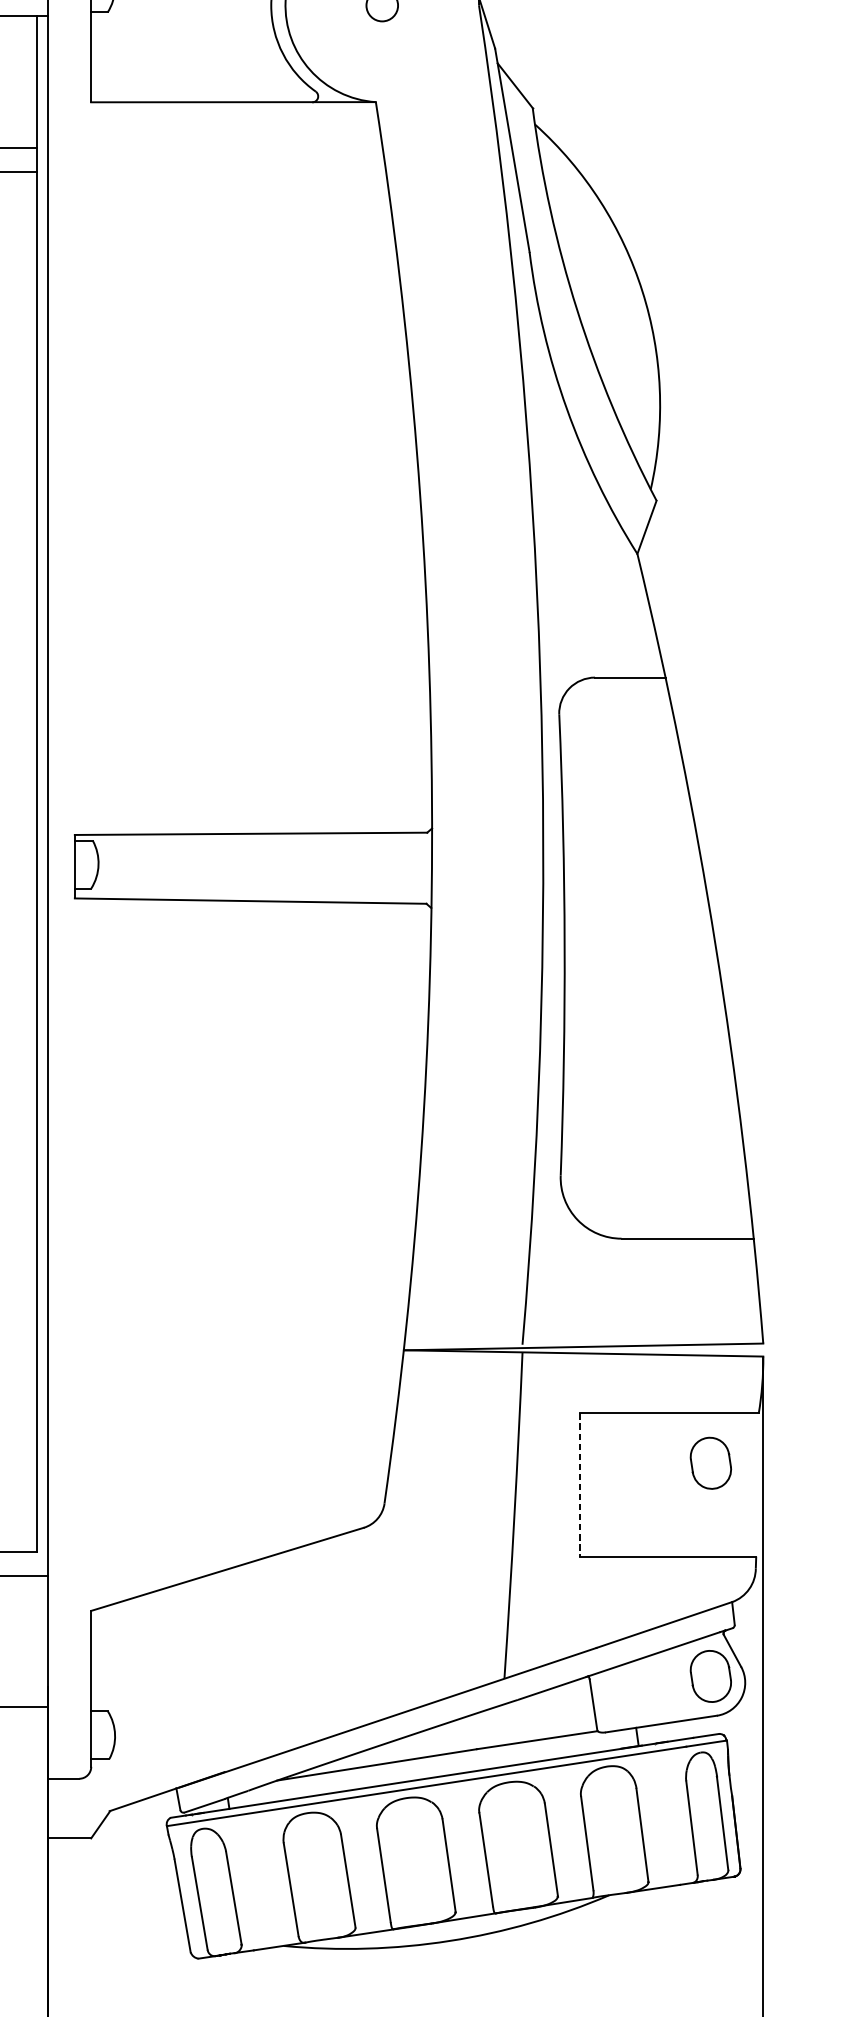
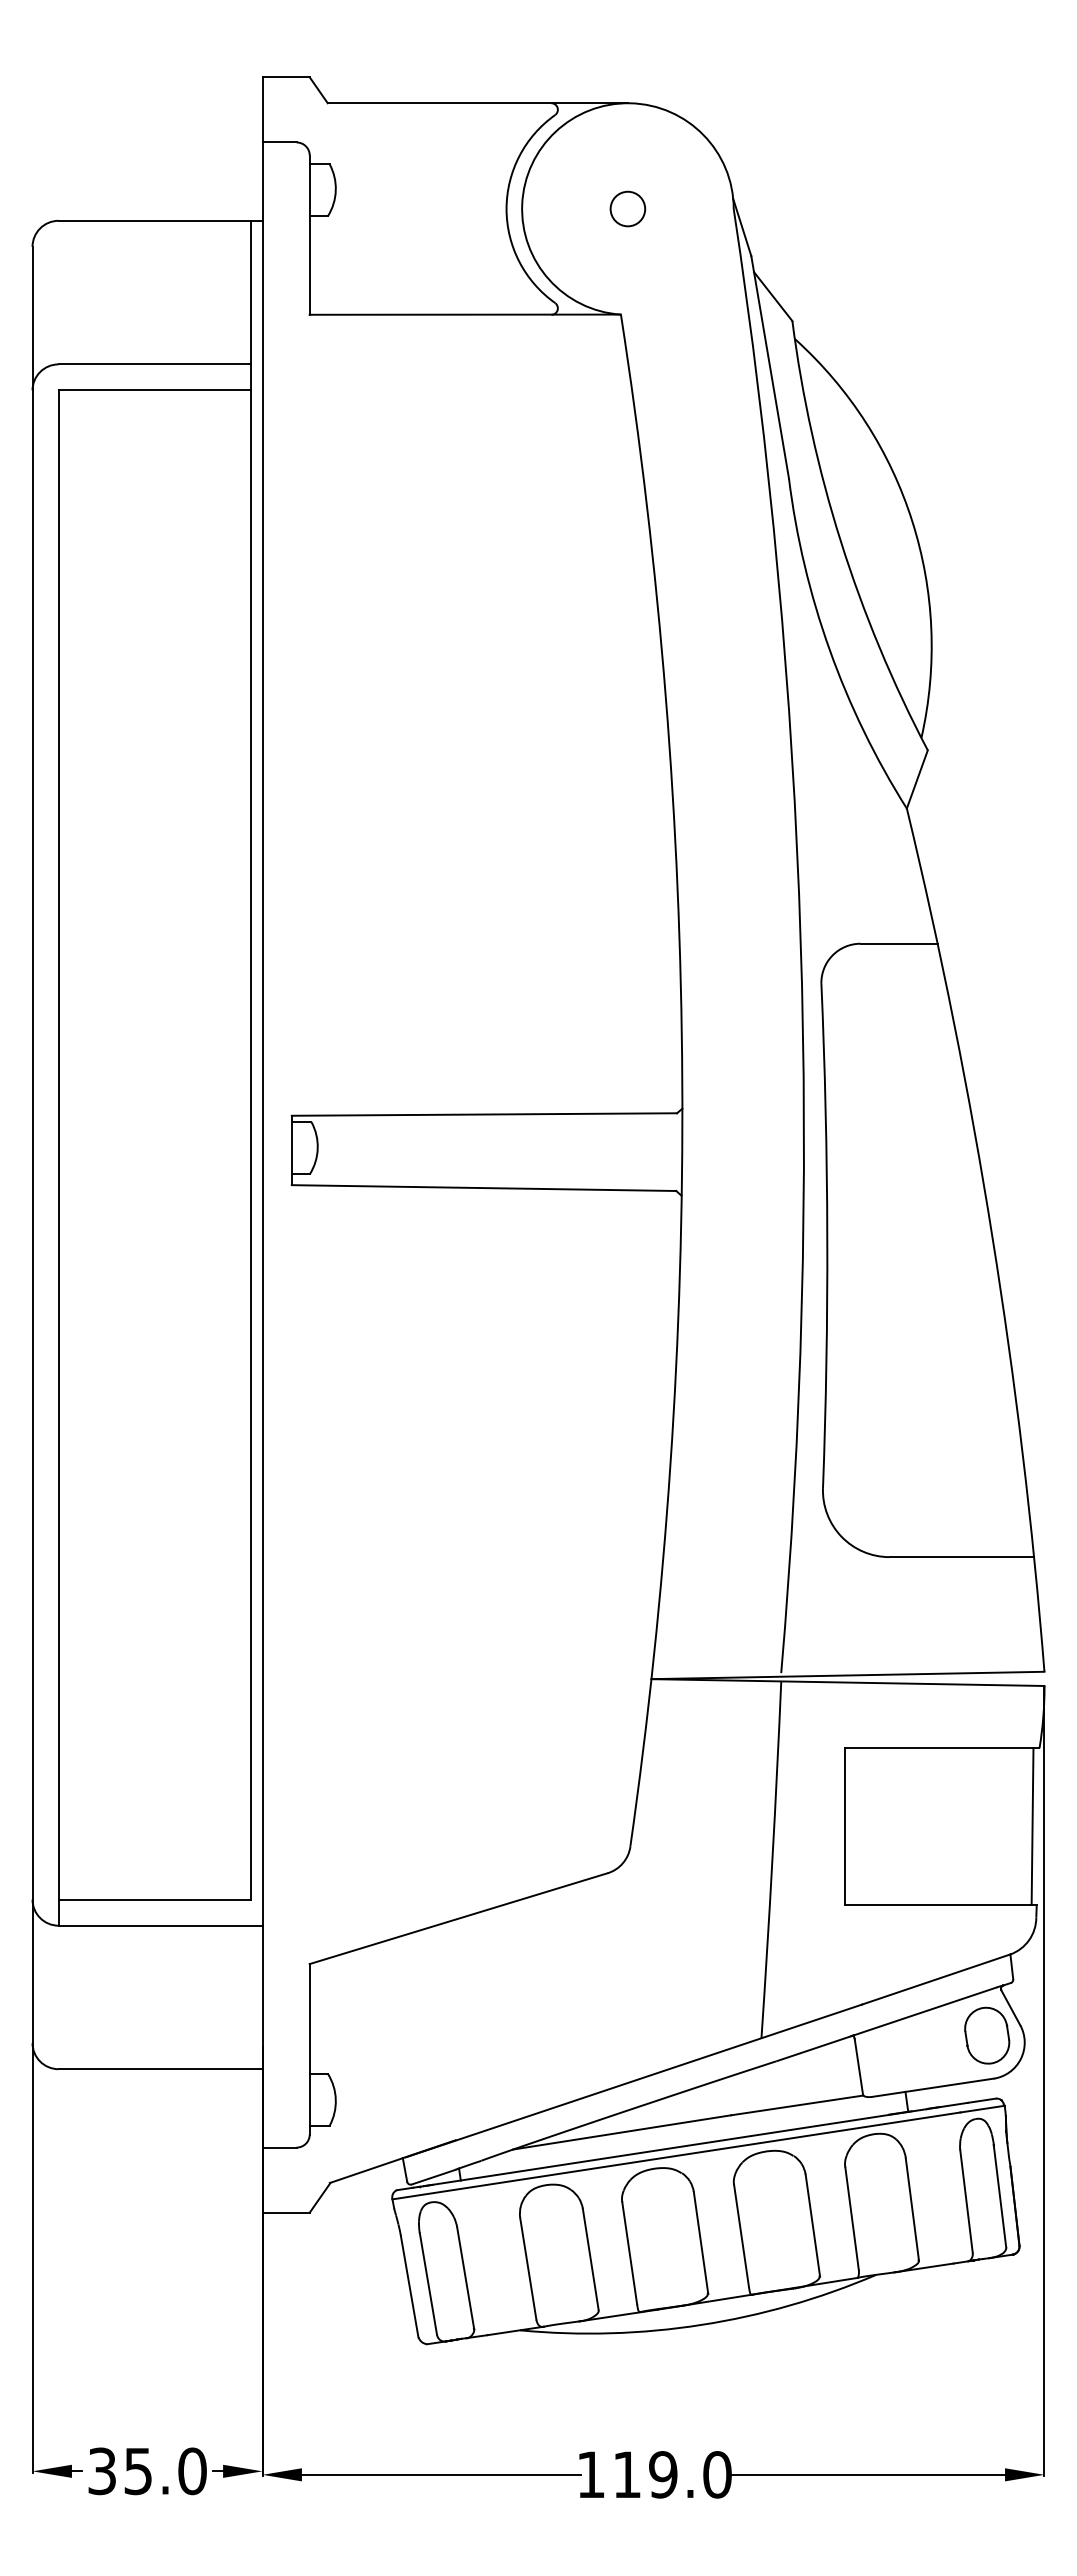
part: (711, 1463) -> (987, 1802), removed
line: (580, 1485) -> (844, 1826), dashed -> solid
line: (752, 1485) -> (1032, 1826), added

